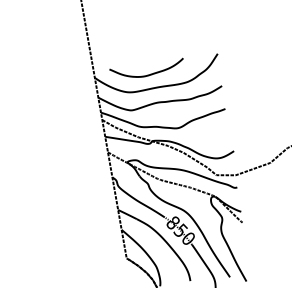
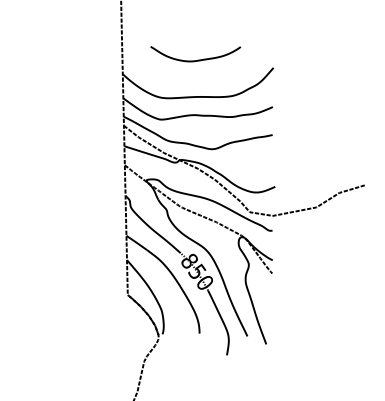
curve: (149, 74) -> (197, 59), moved

